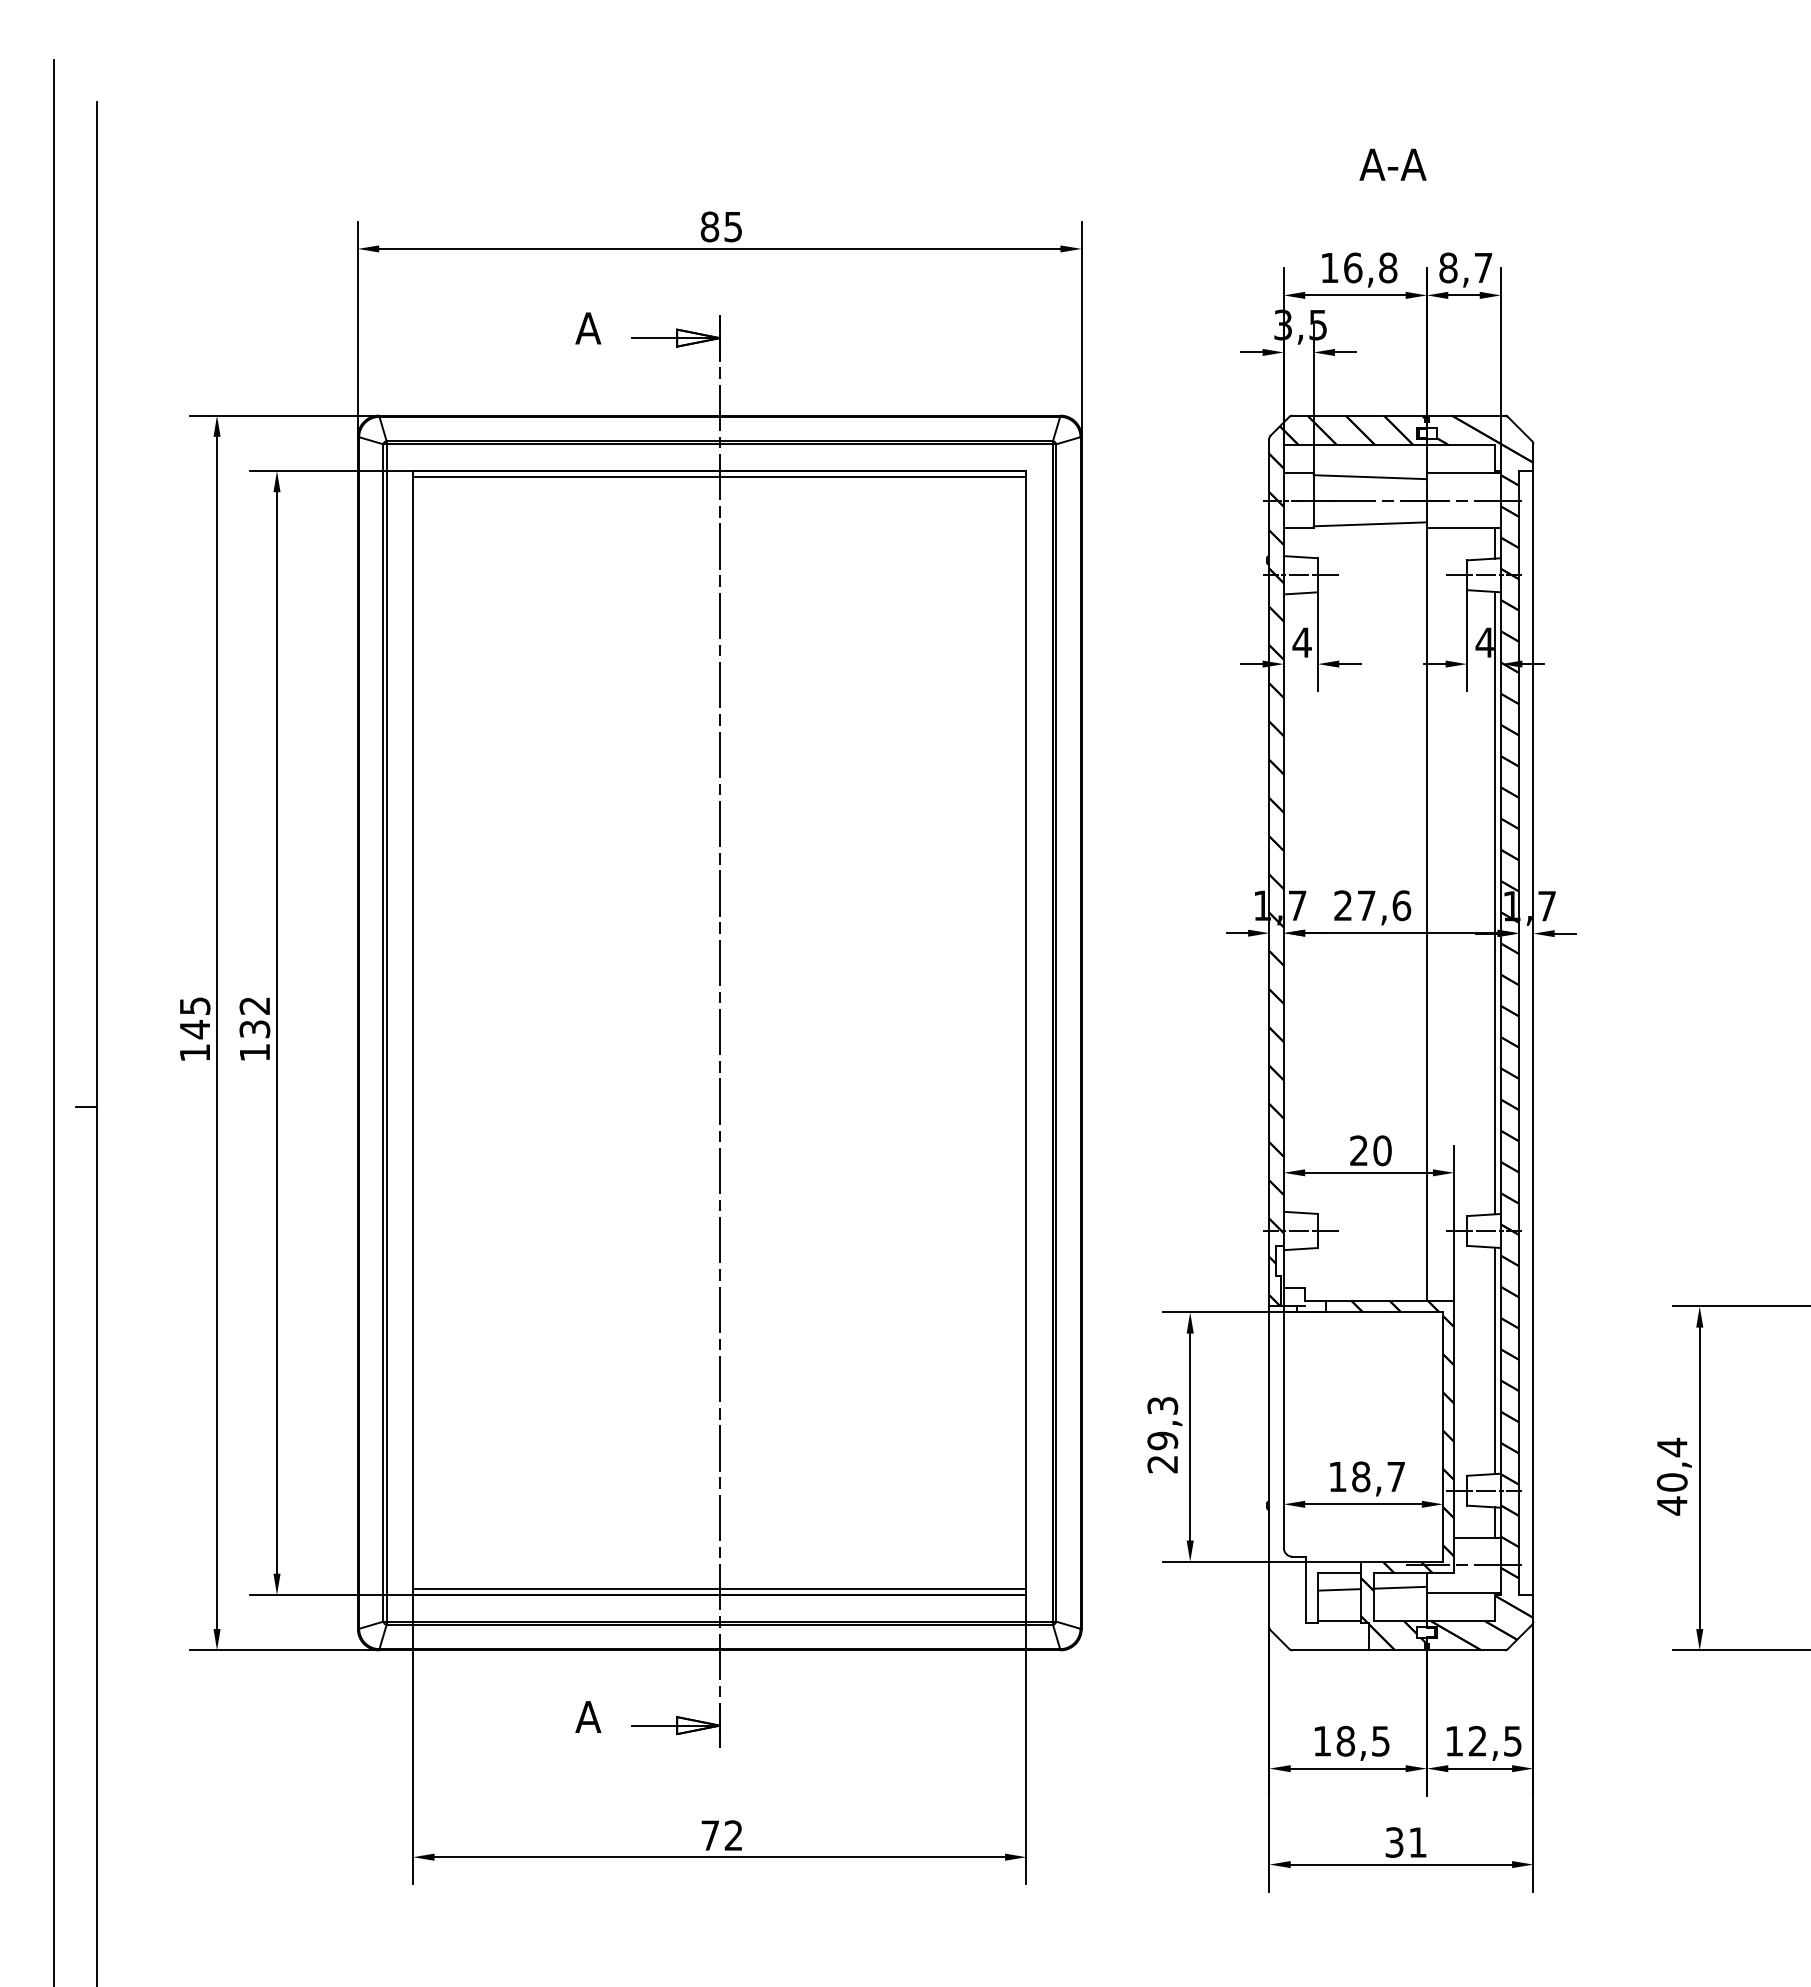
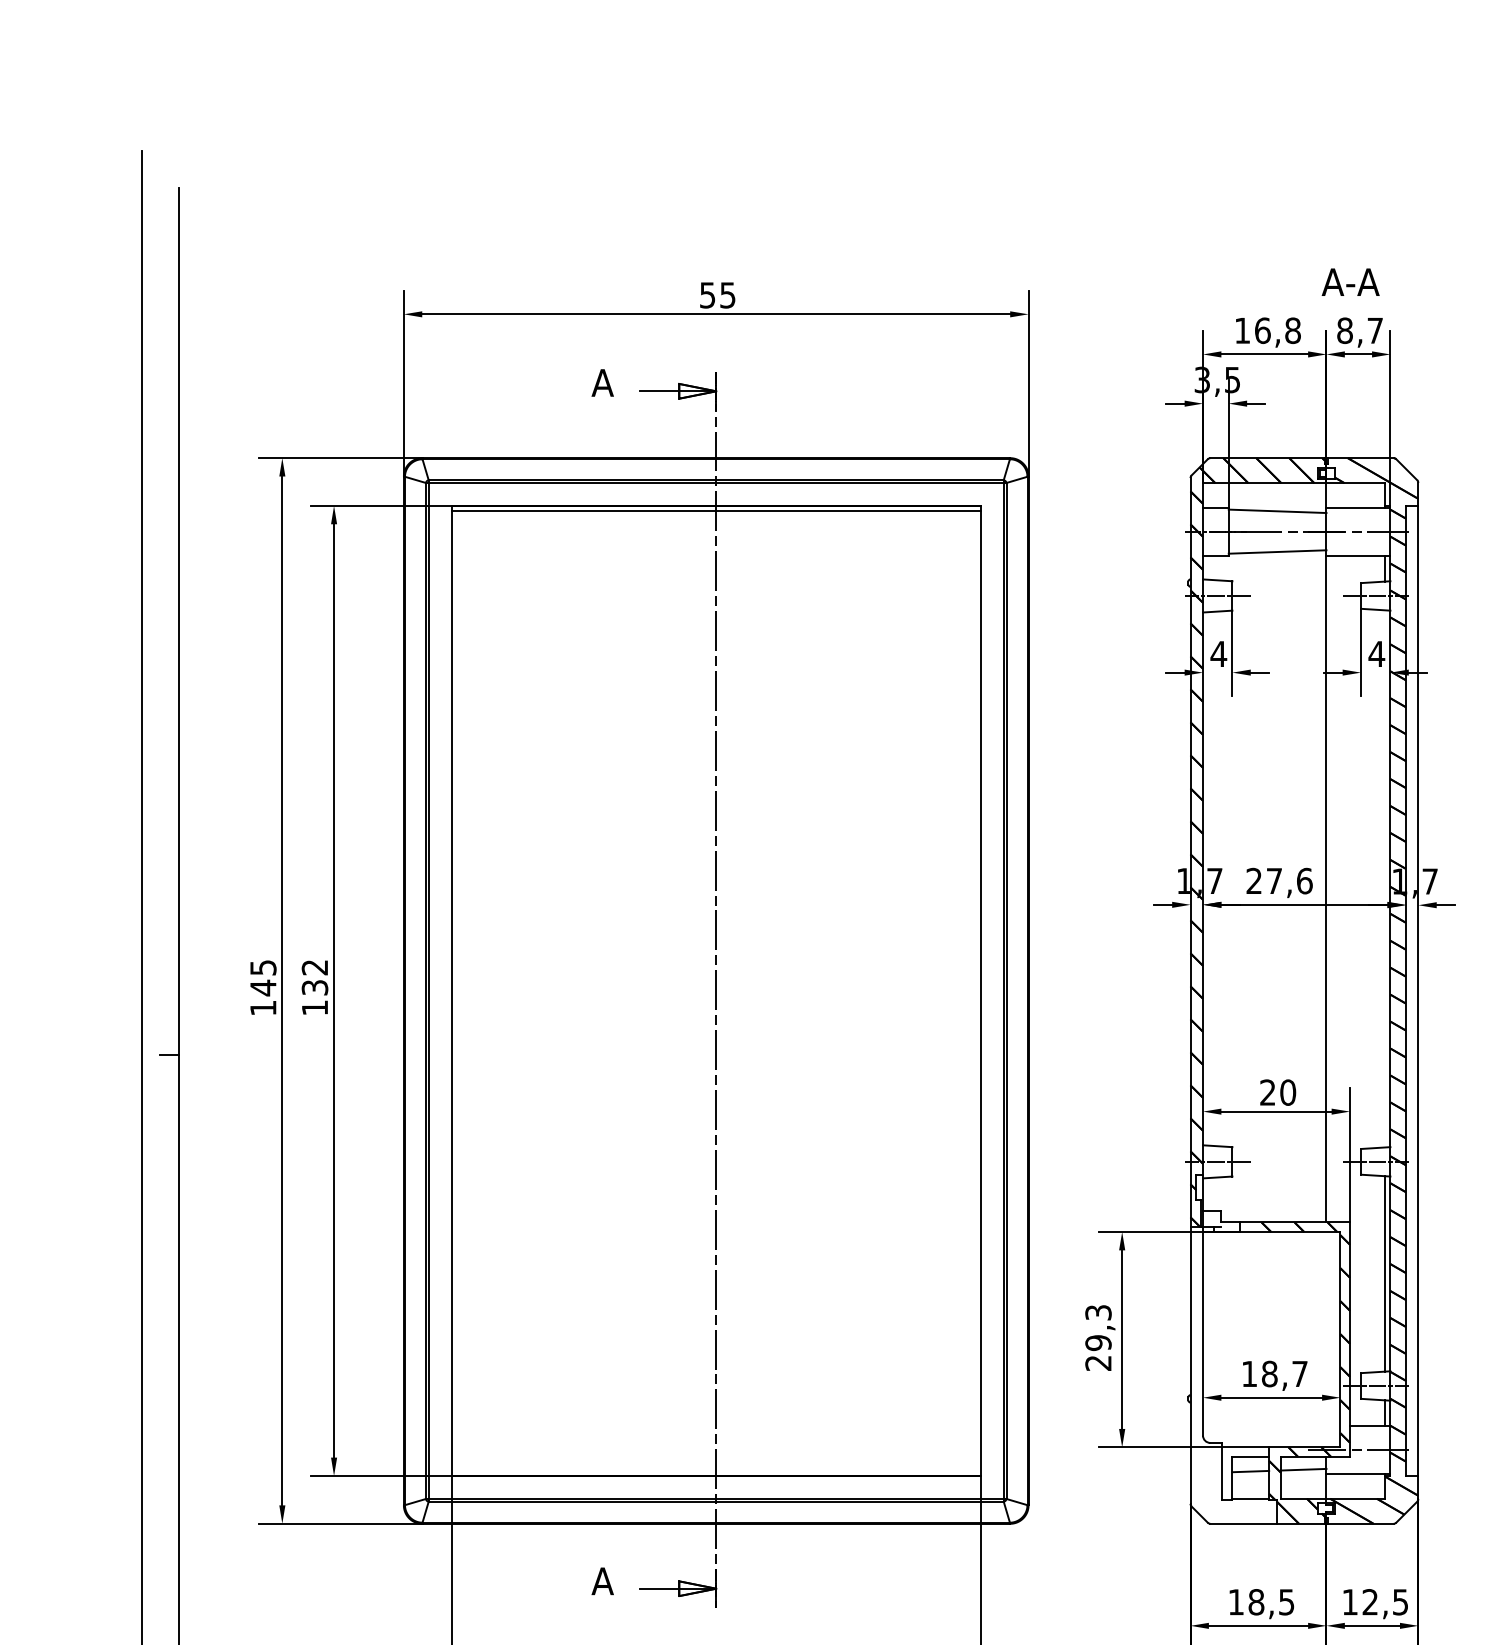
text: (1392, 164) -> (1350, 282), moved
text: (709, 226) -> (707, 294), 85 -> 55
line: (1495, 902) -> (1385, 878), removed
line: (719, 1589) -> (715, 1471), removed

